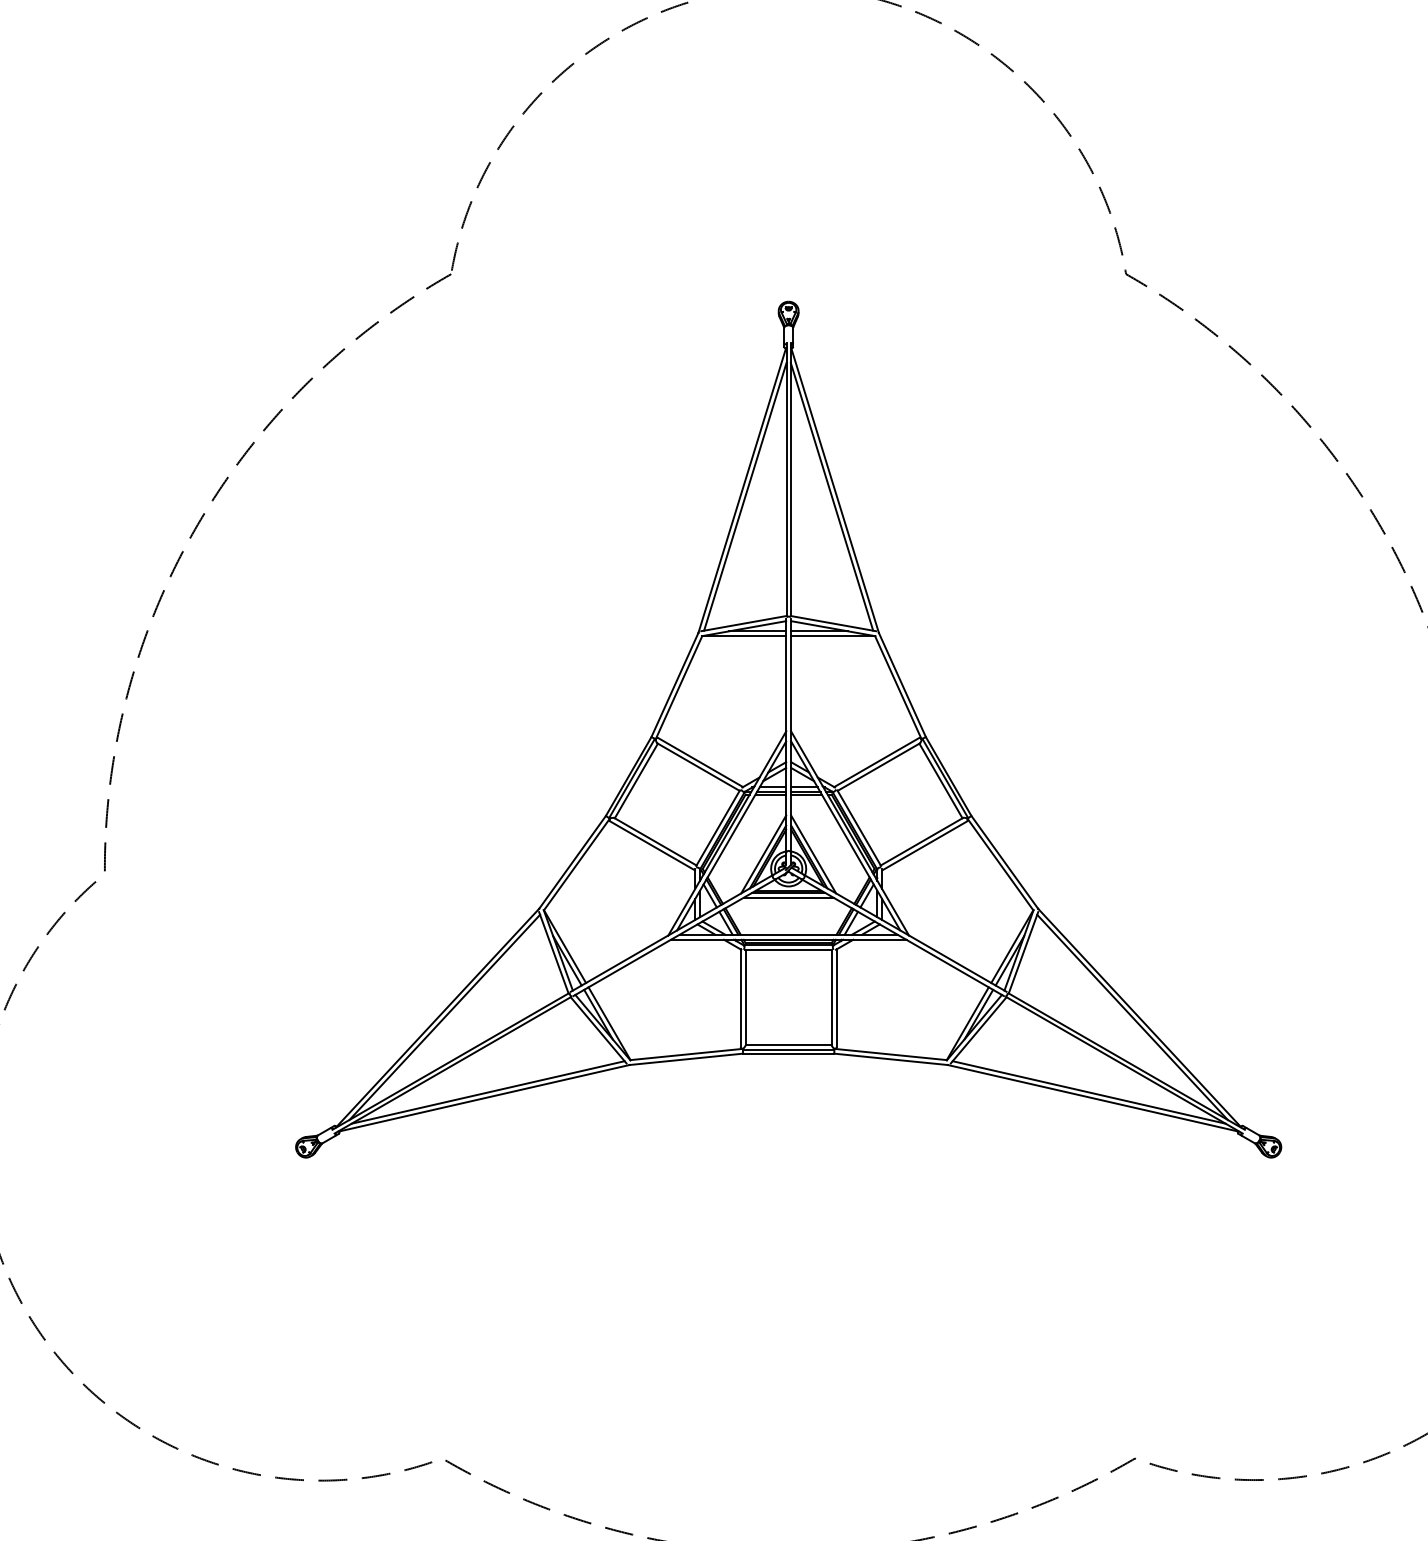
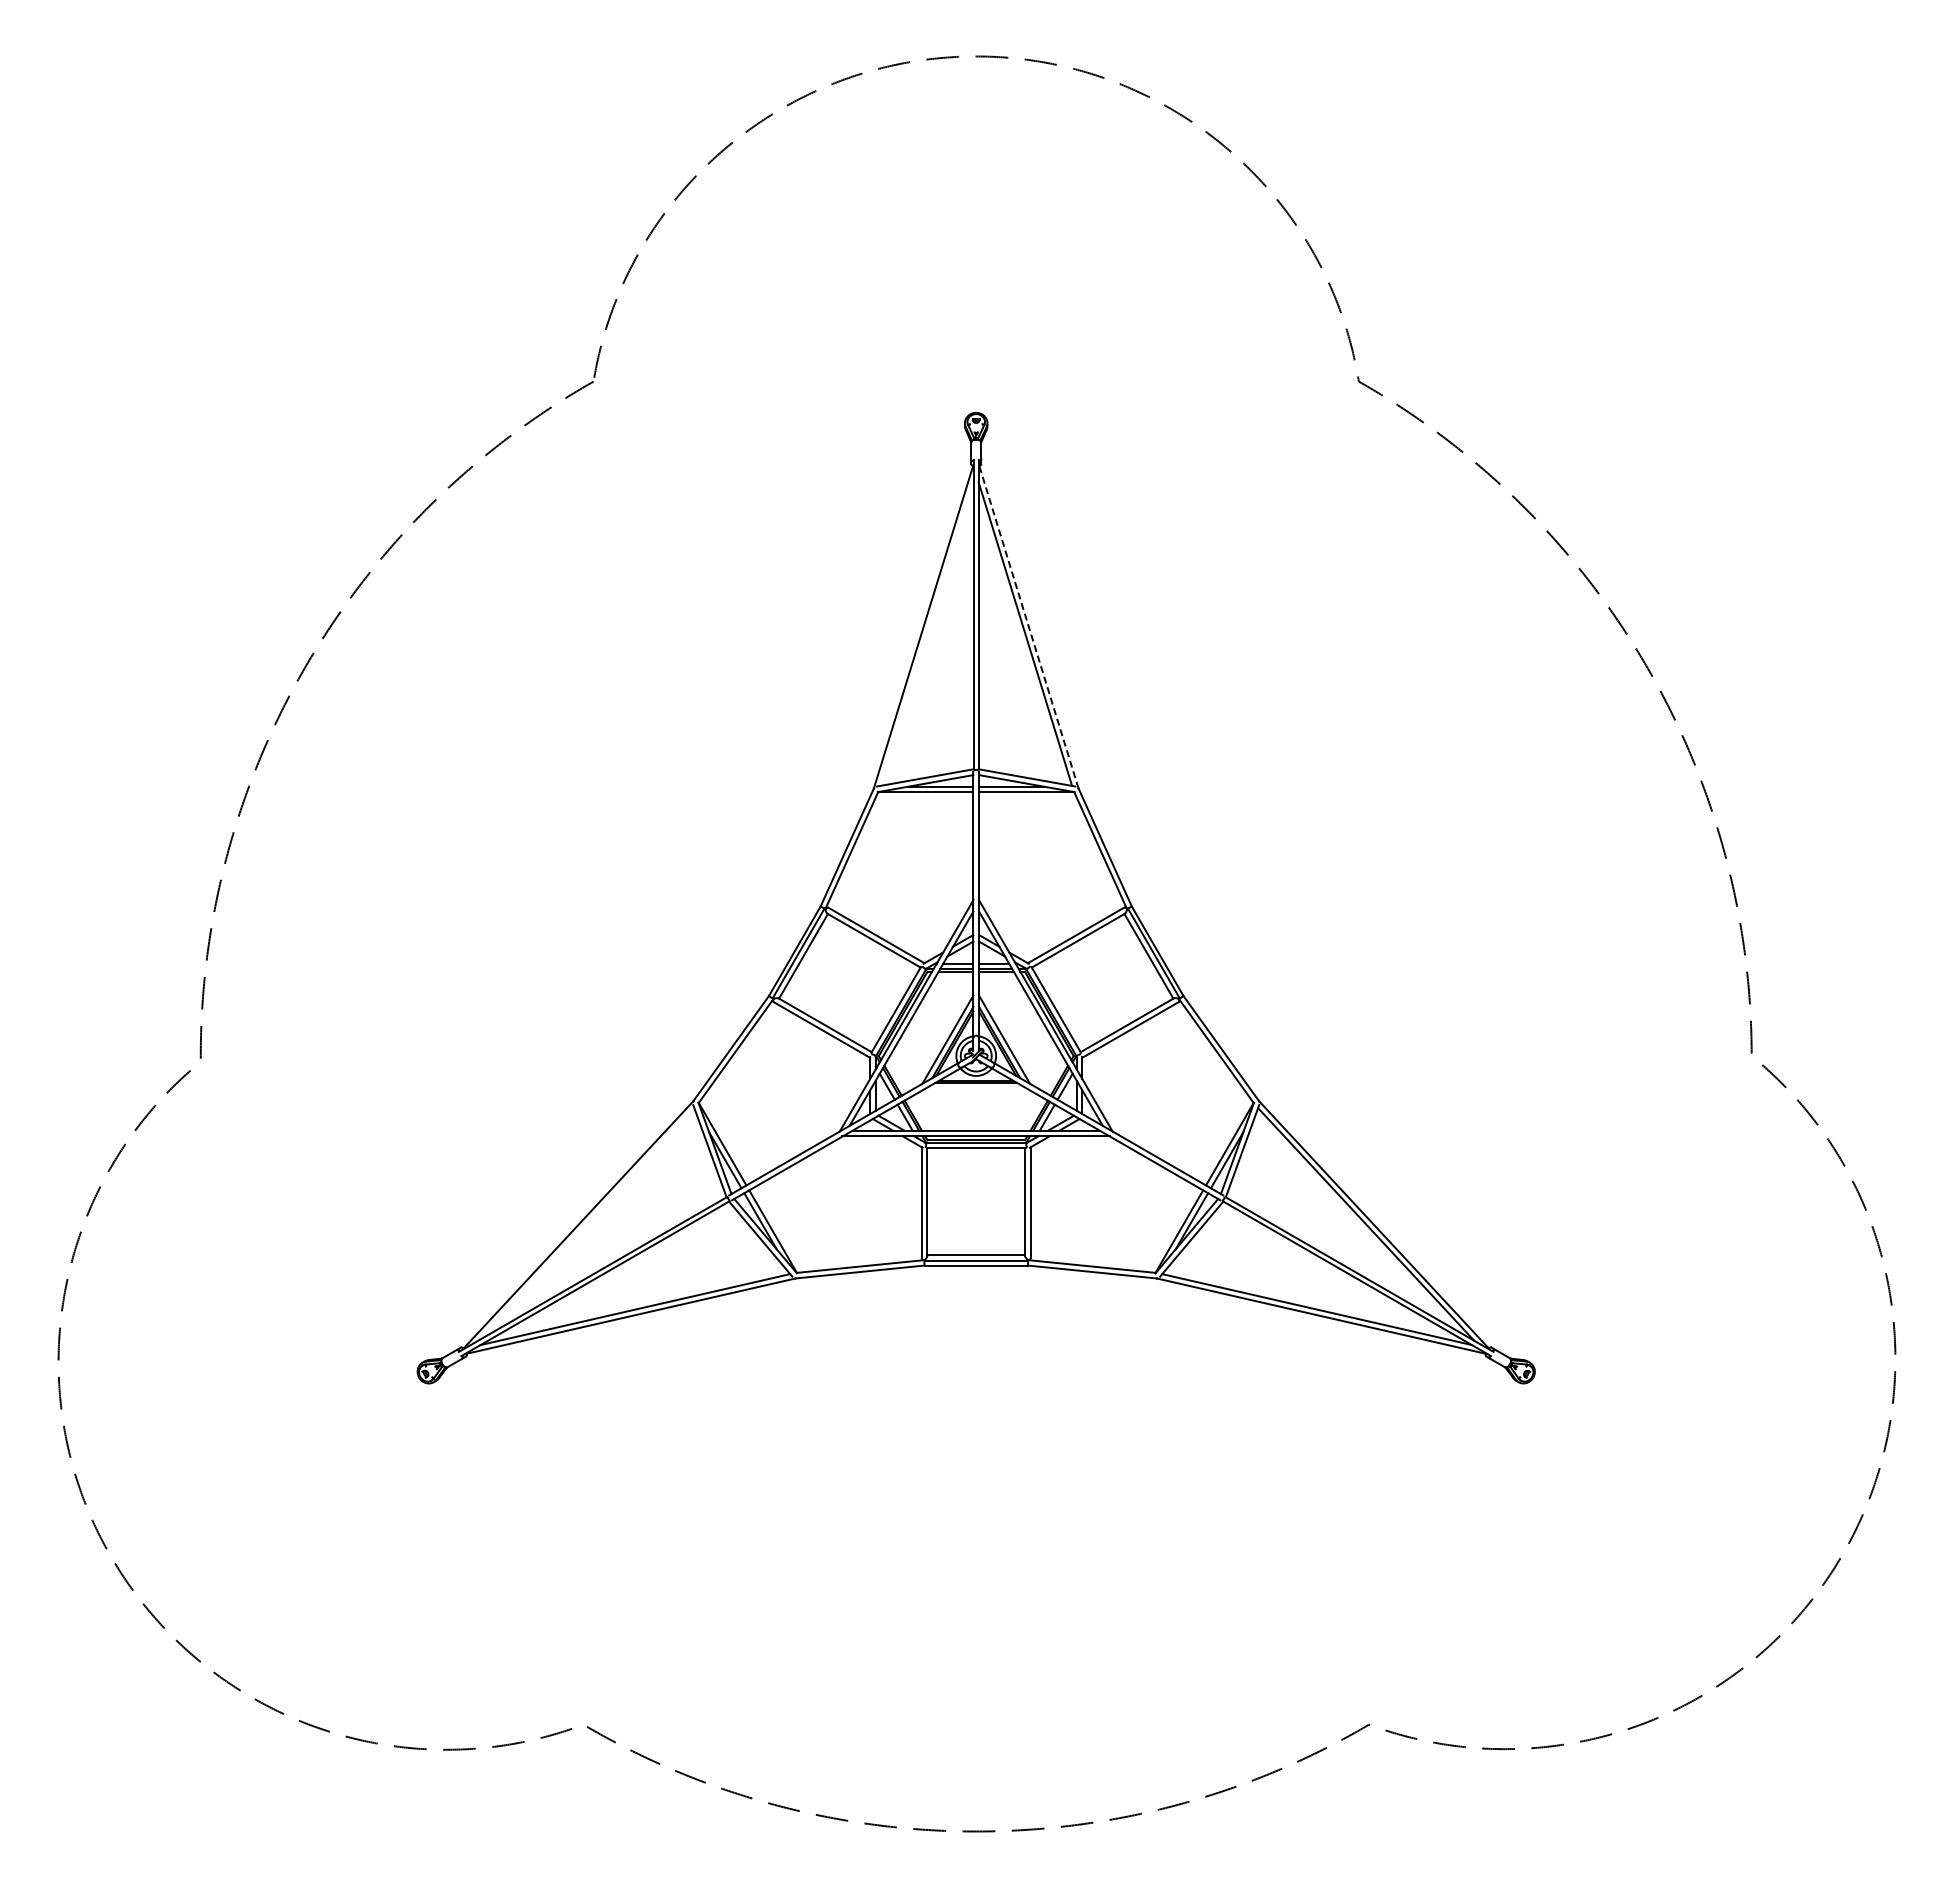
line: (834, 490) -> (1028, 626), solid -> dashed
line: (744, 496) -> (926, 633), removed
line: (788, 897) -> (976, 1088), removed
line: (445, 1017) -> (586, 1224), removed

